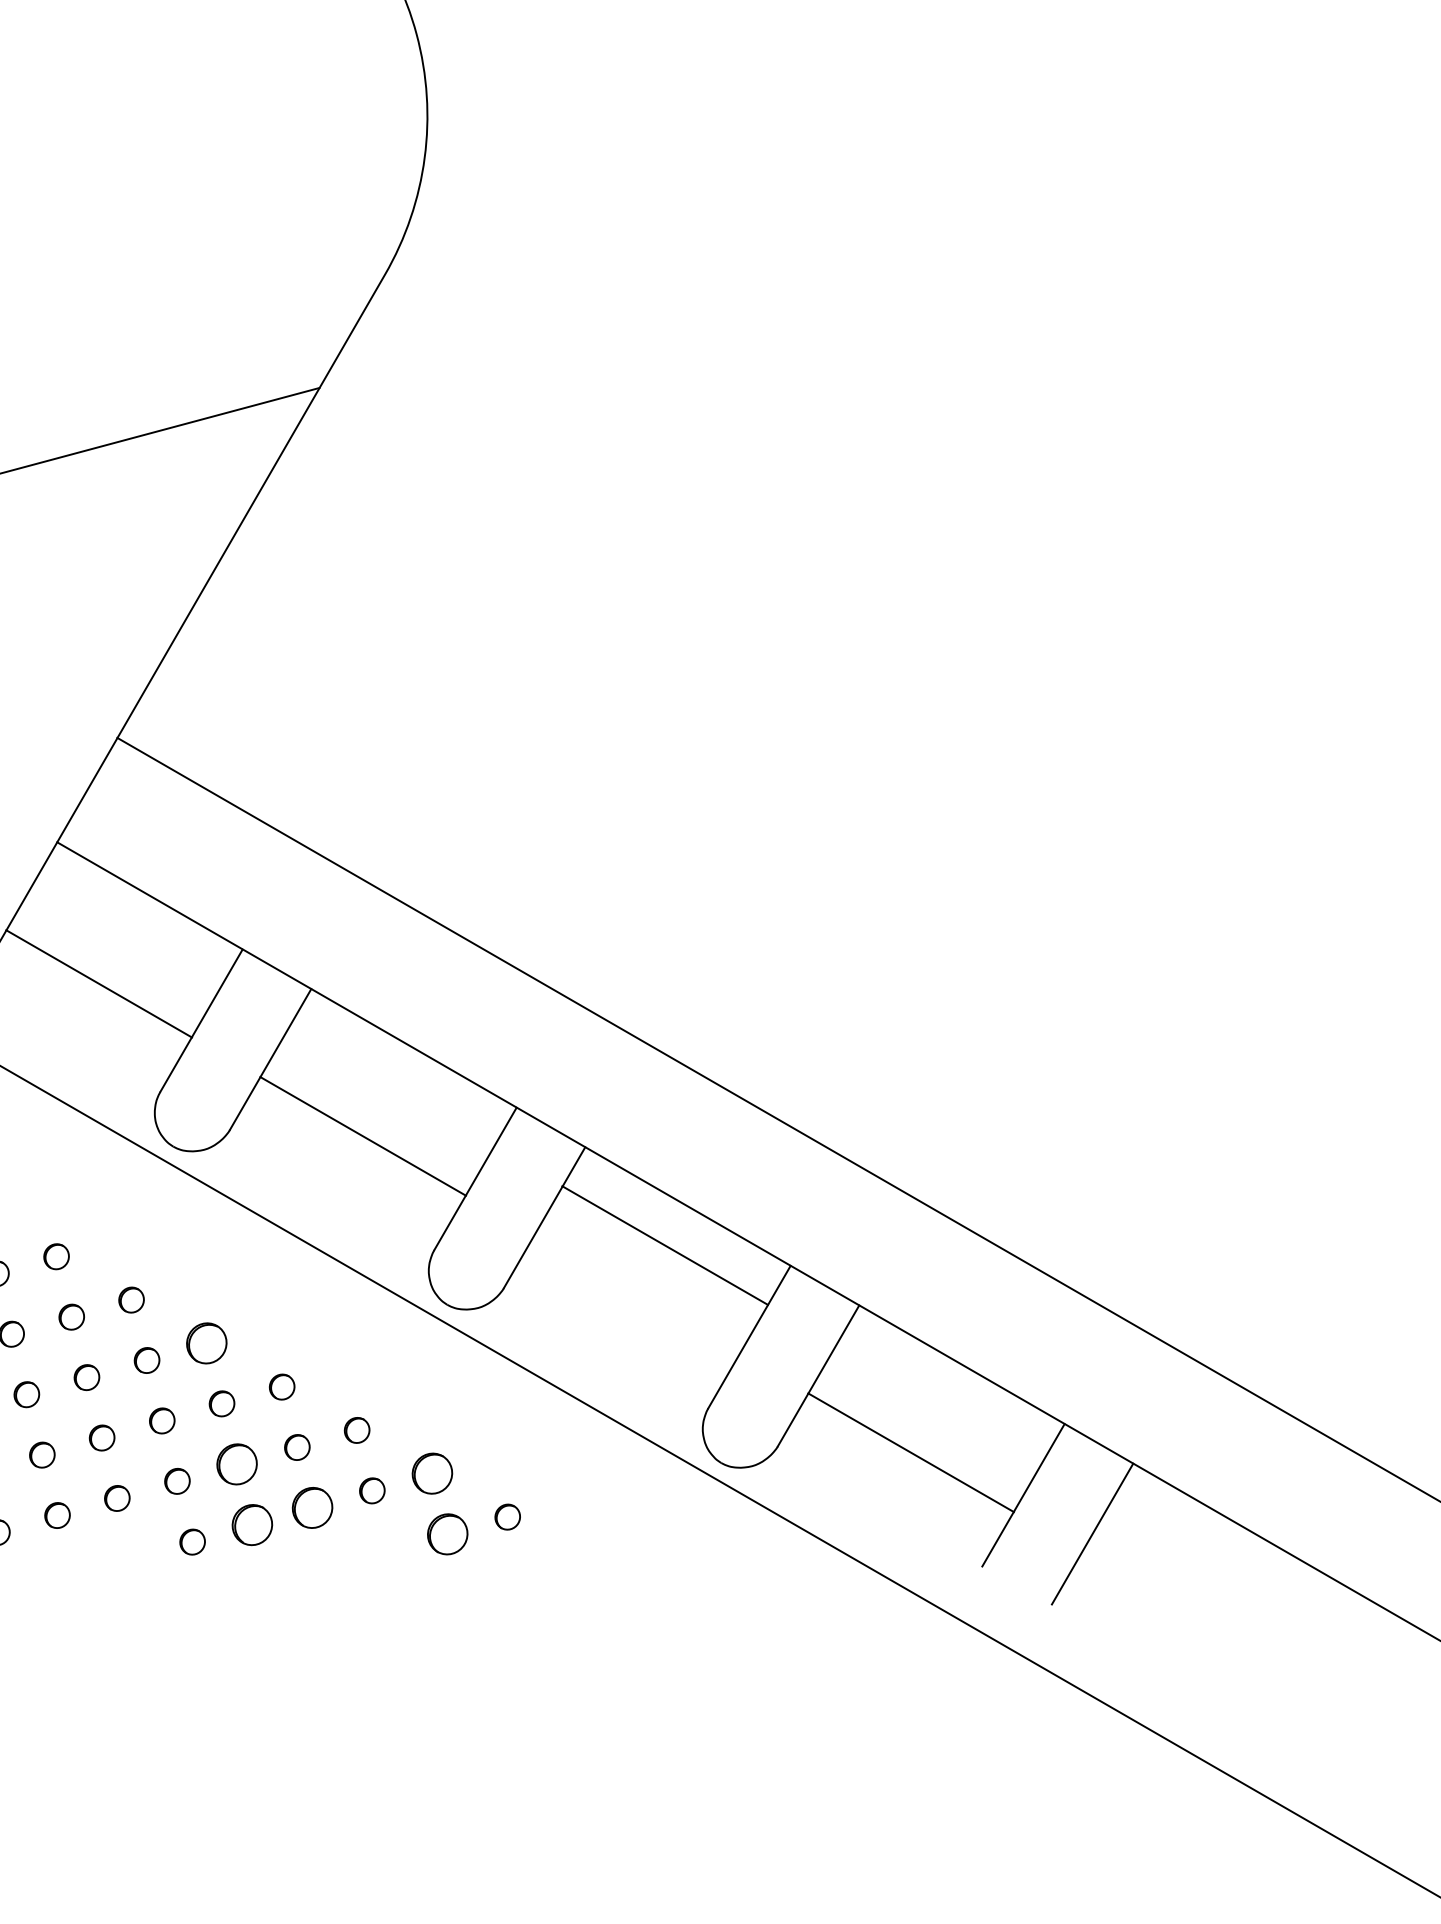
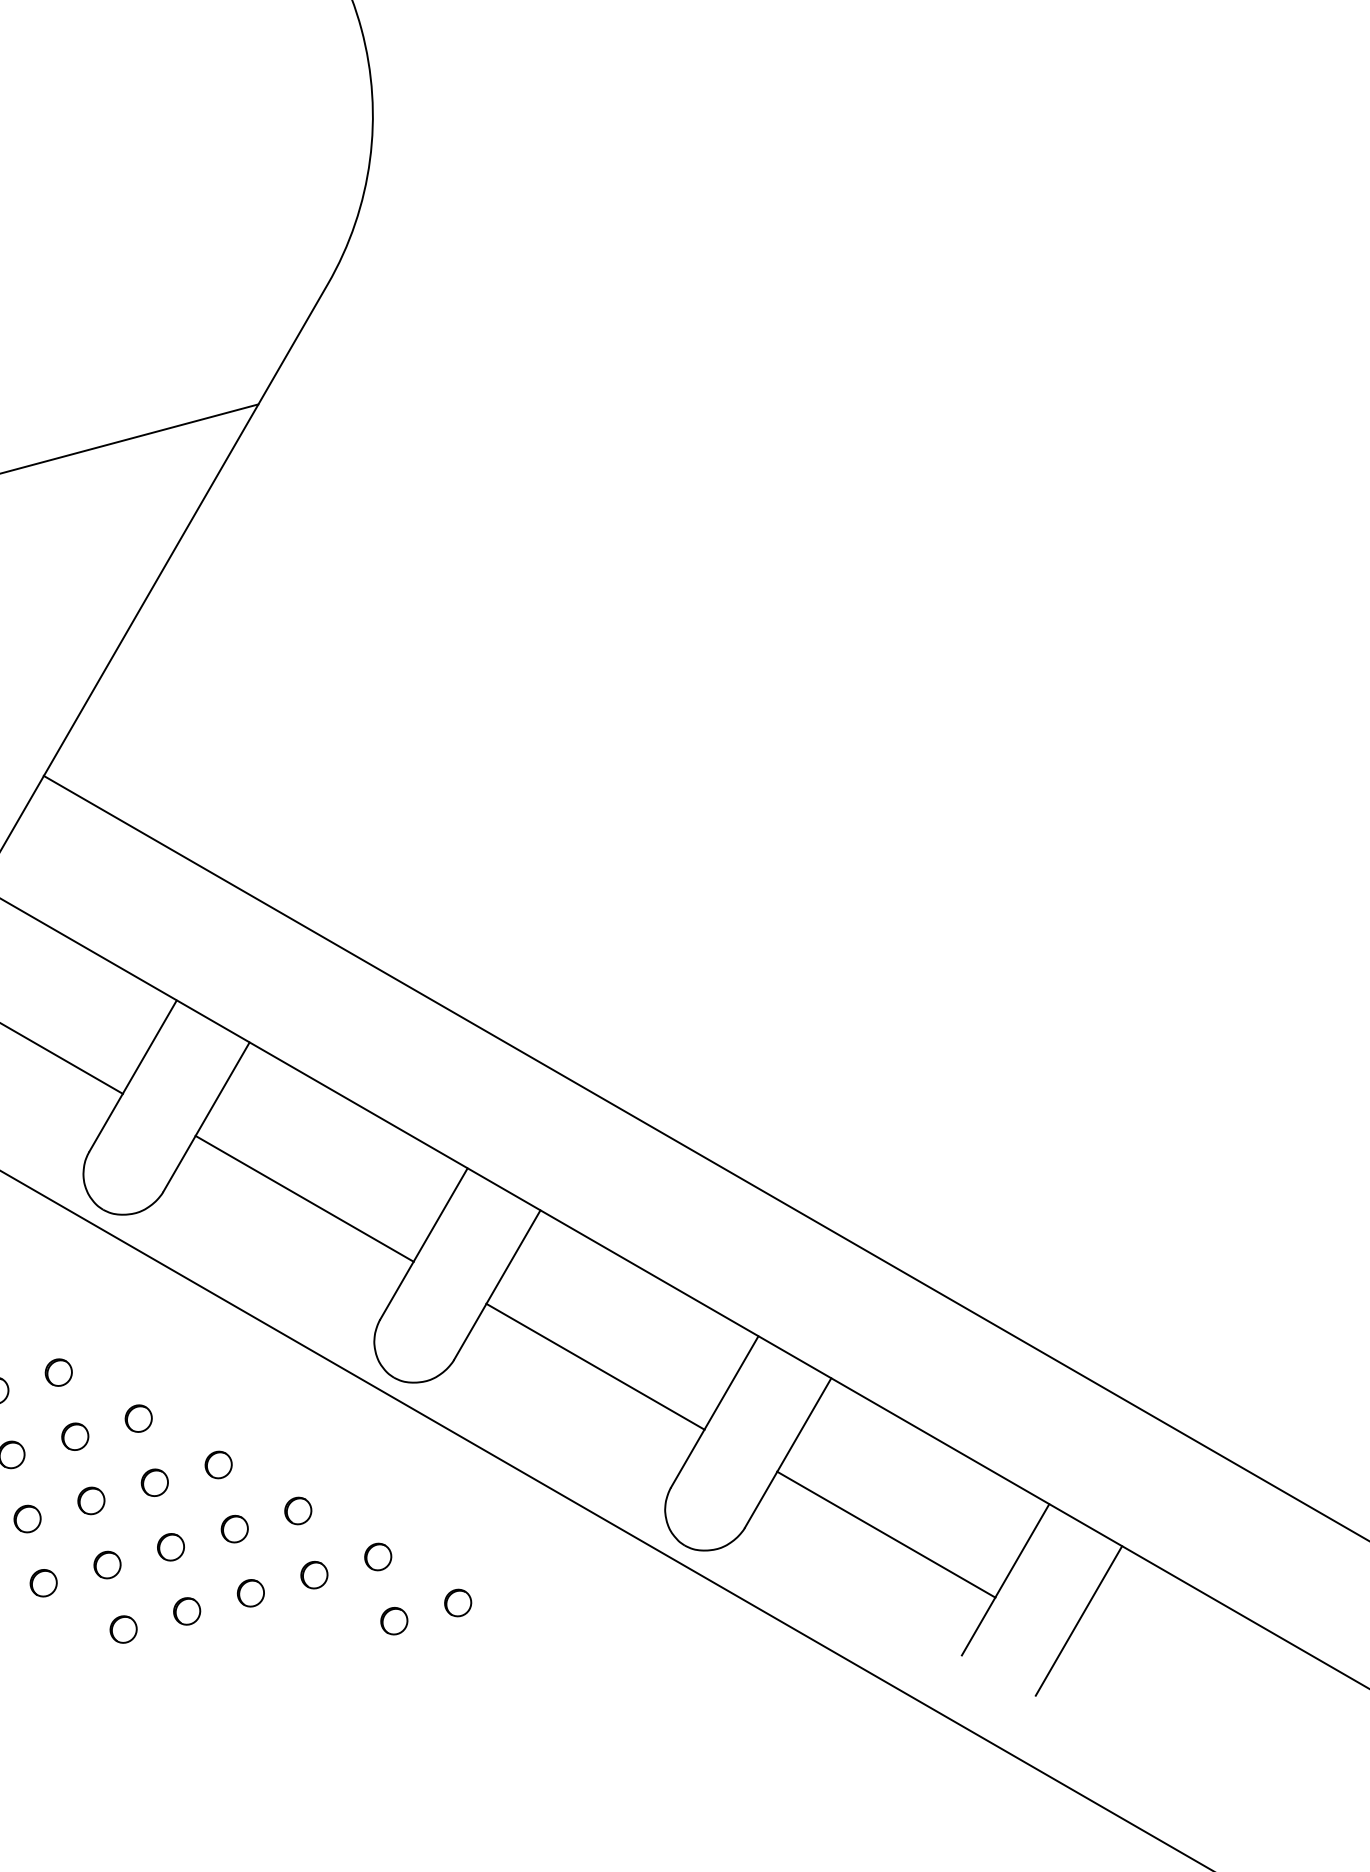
line: (664, 1245) -> (594, 1366), moved
part: (206, 1343) -> (138, 1418), size x0.62
part: (237, 1464) -> (171, 1547), size x0.62
part: (432, 1473) -> (378, 1556), size x0.62
part: (312, 1507) -> (250, 1592), size x0.62
part: (252, 1524) -> (187, 1610), size x0.62
part: (447, 1533) -> (394, 1620), size x0.62

